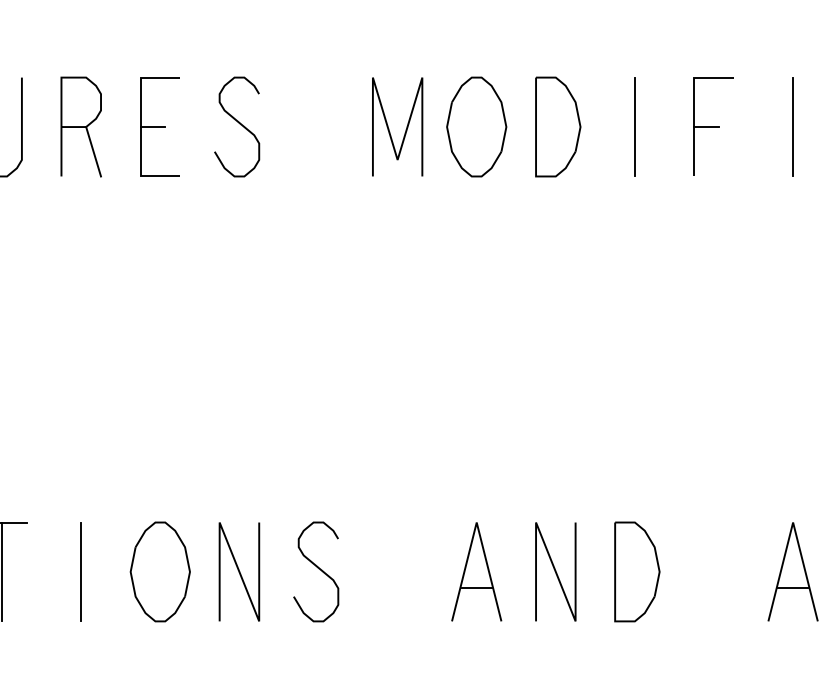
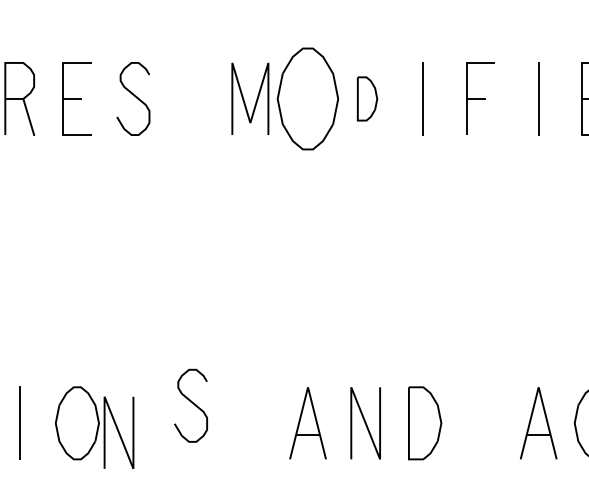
part: (476, 126) -> (307, 98), size x1.4
part: (558, 126) -> (367, 98), size x0.6
curve: (318, 569) -> (192, 404), moved
line: (239, 571) -> (119, 432), moved

